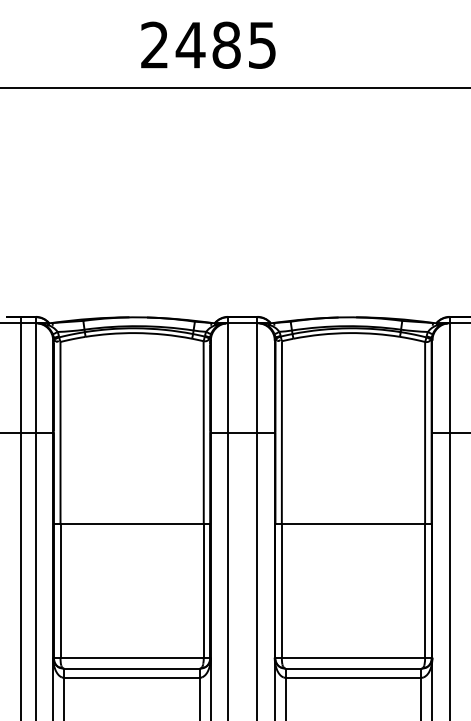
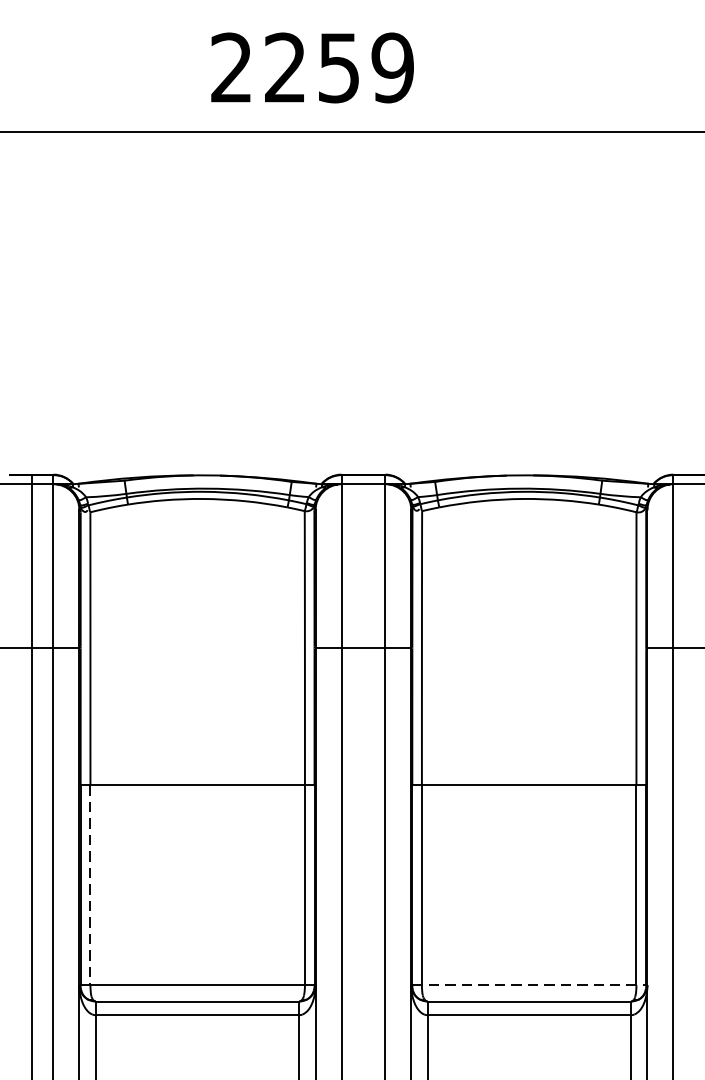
text: (225, 44) -> (337, 66), 2485 -> 2259
line: (60, 591) -> (90, 885), solid -> dashed
line: (354, 657) -> (530, 984), solid -> dashed

